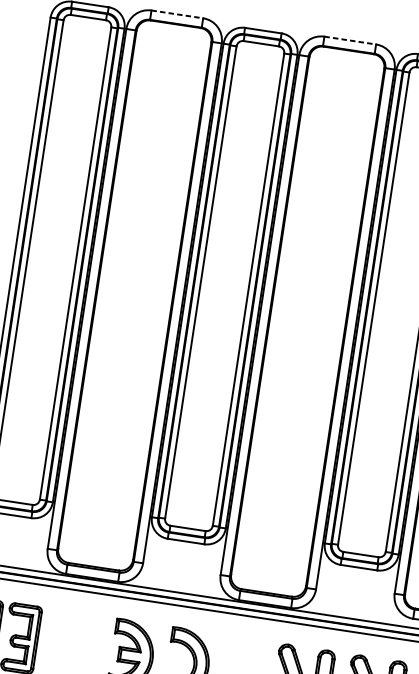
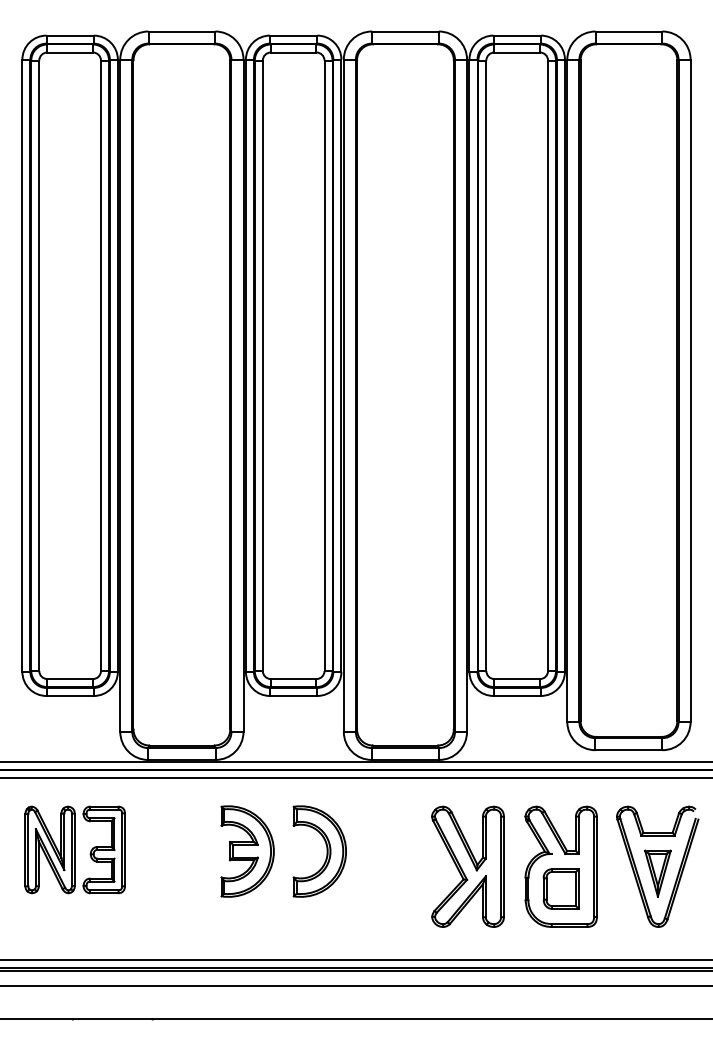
line: (177, 14) -> (182, 31), dashed -> solid
line: (350, 40) -> (405, 31), dashed -> solid

